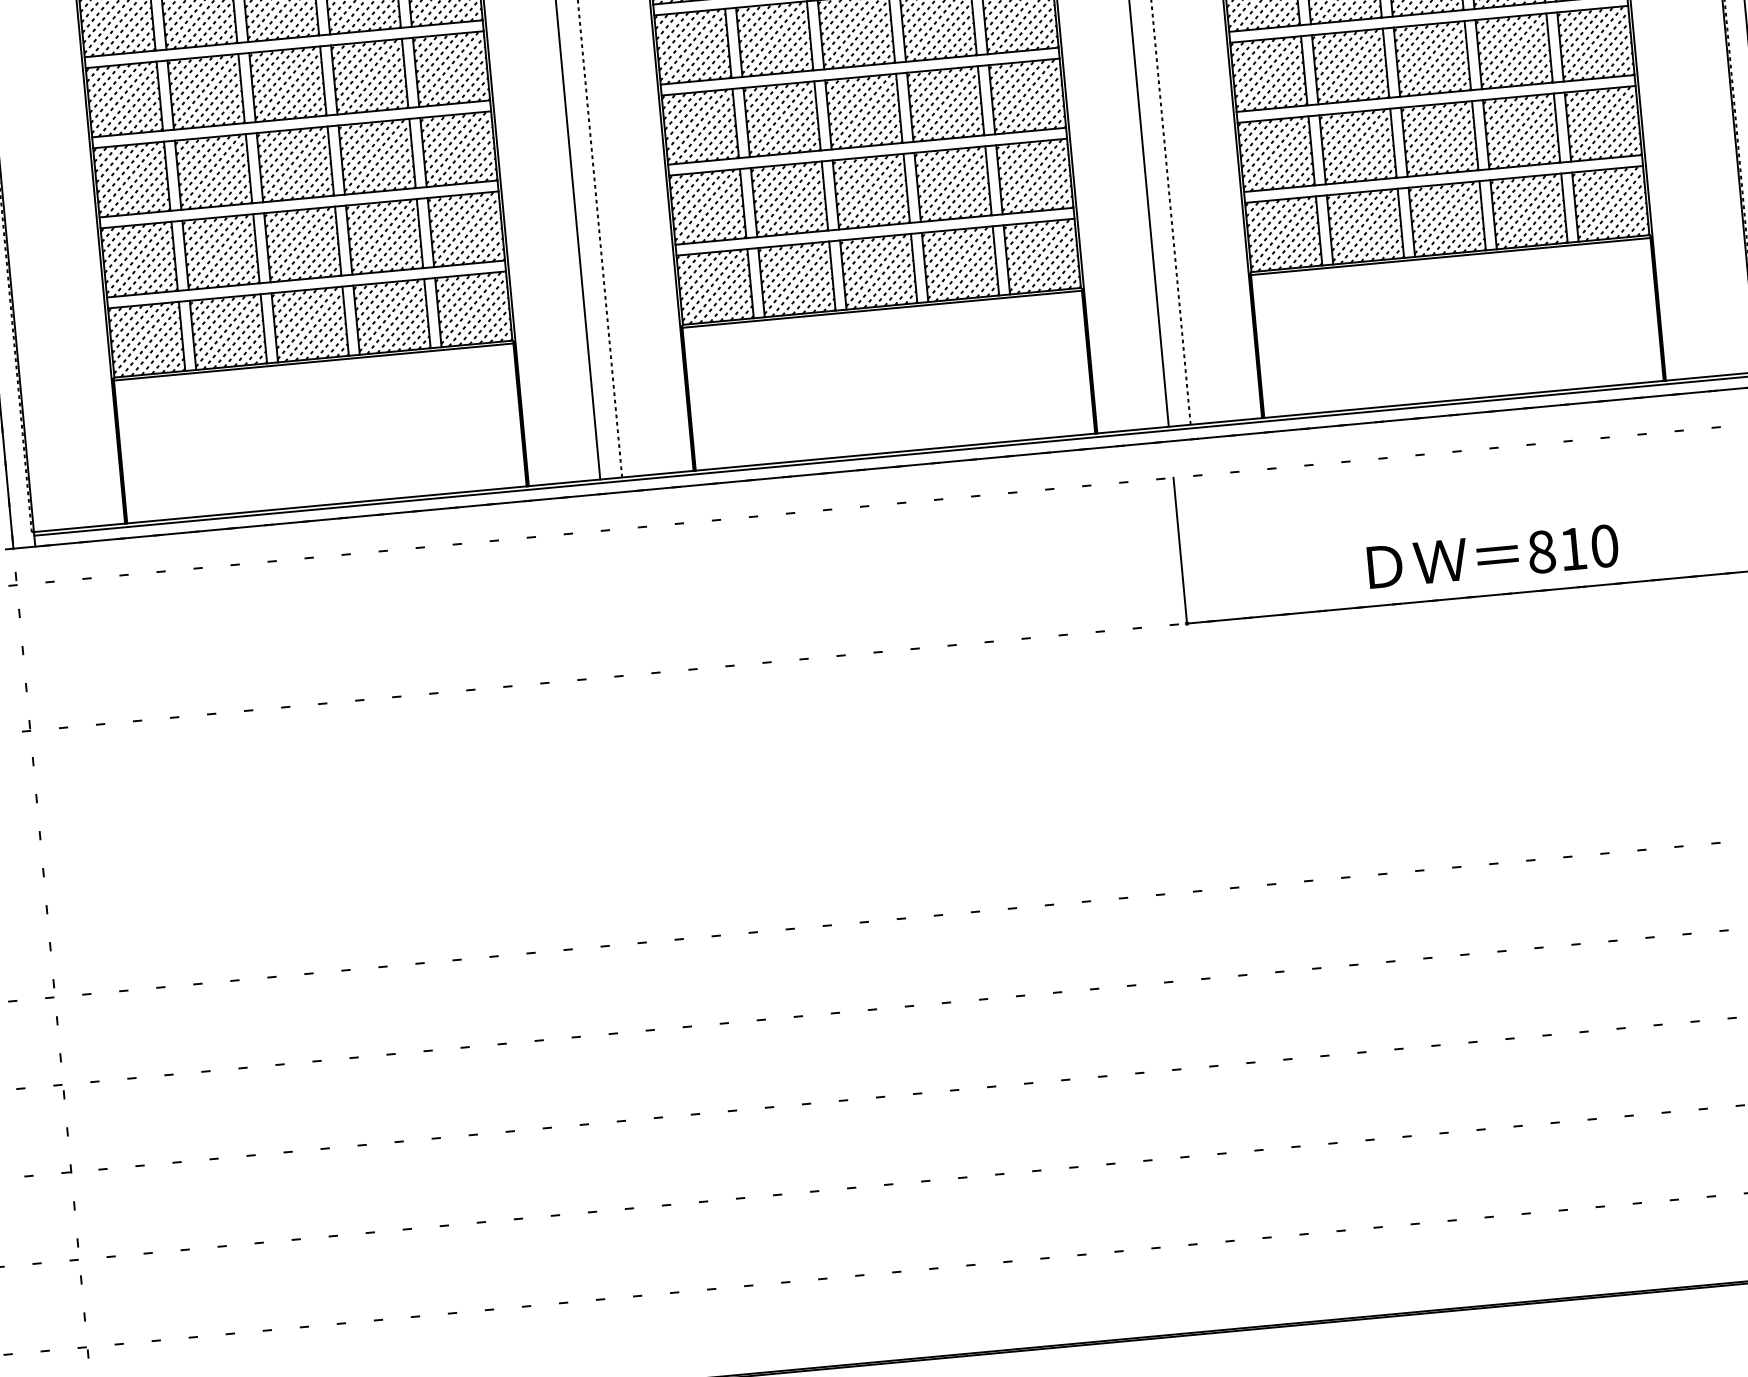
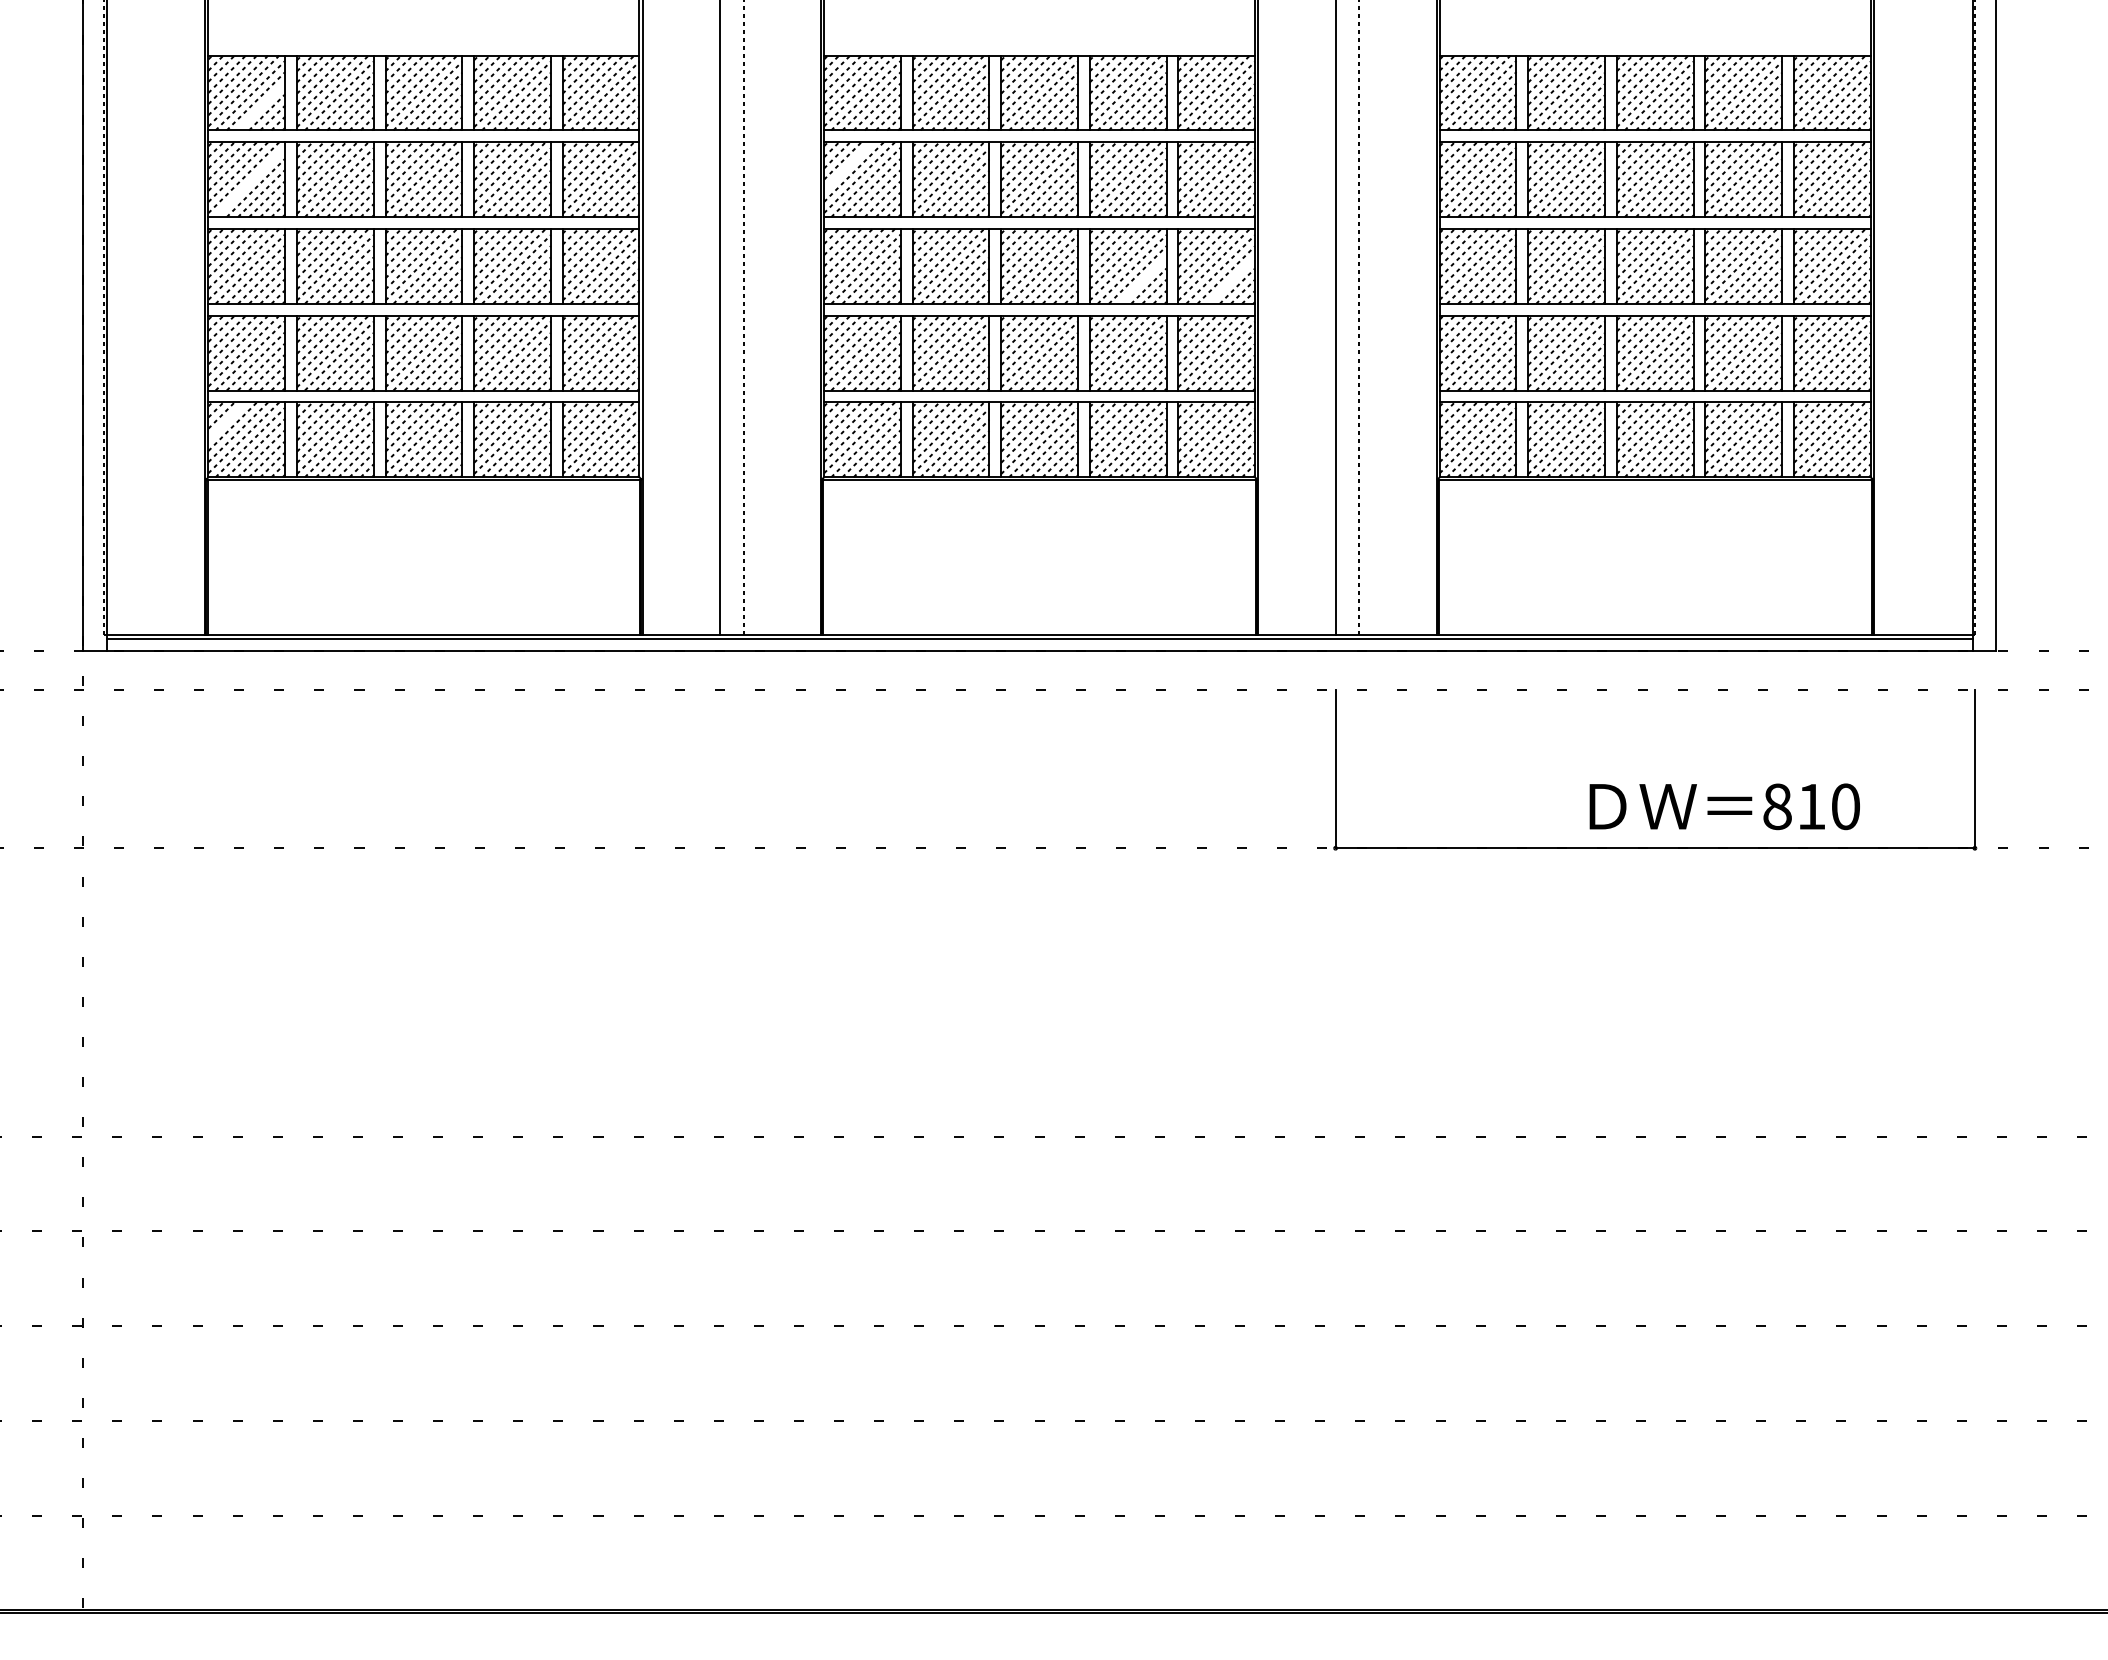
line: (131, 30) -> (261, 106), removed
line: (678, 35) -> (848, 166), removed
line: (128, 101) -> (250, 182), removed
line: (1042, 108) -> (1231, 280), removed
line: (961, 115) -> (1143, 280), removed
line: (126, 323) -> (226, 420), removed
text: (1492, 556) -> (1724, 806), moved

